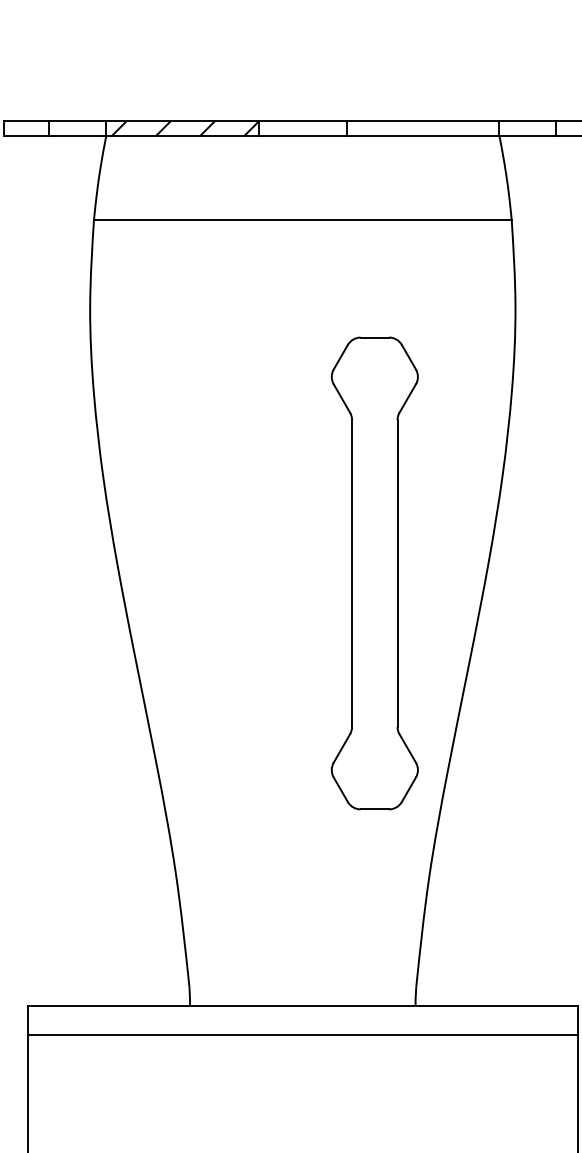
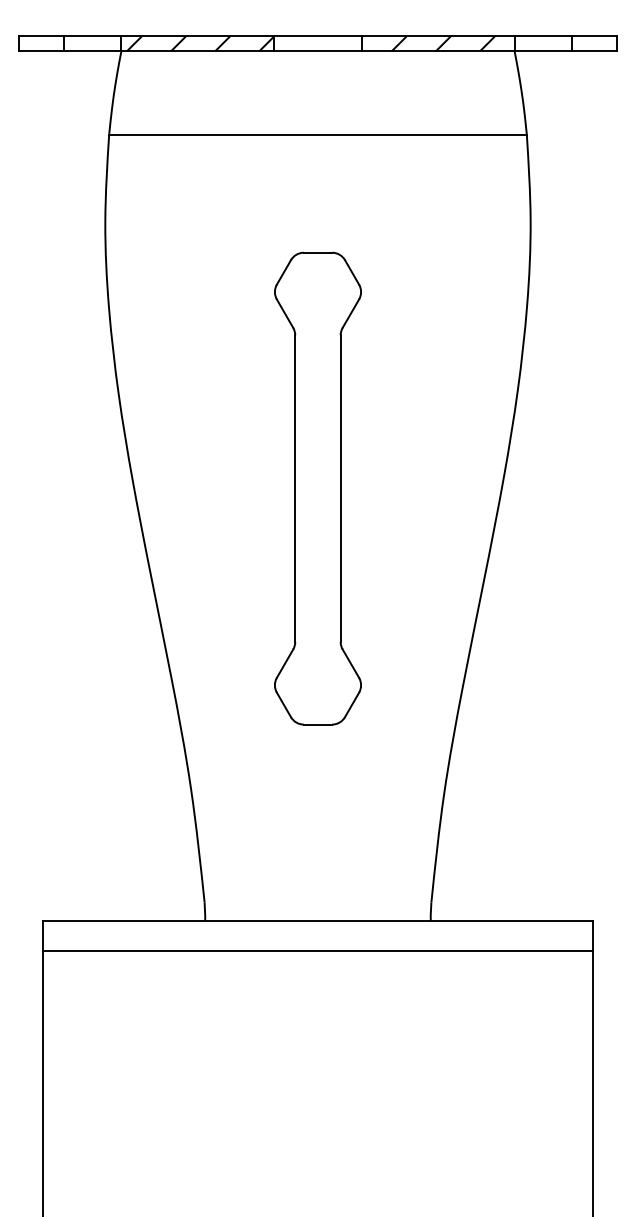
hatch: (413, 128) -> (428, 43), added
part: (374, 573) -> (317, 488), moved

